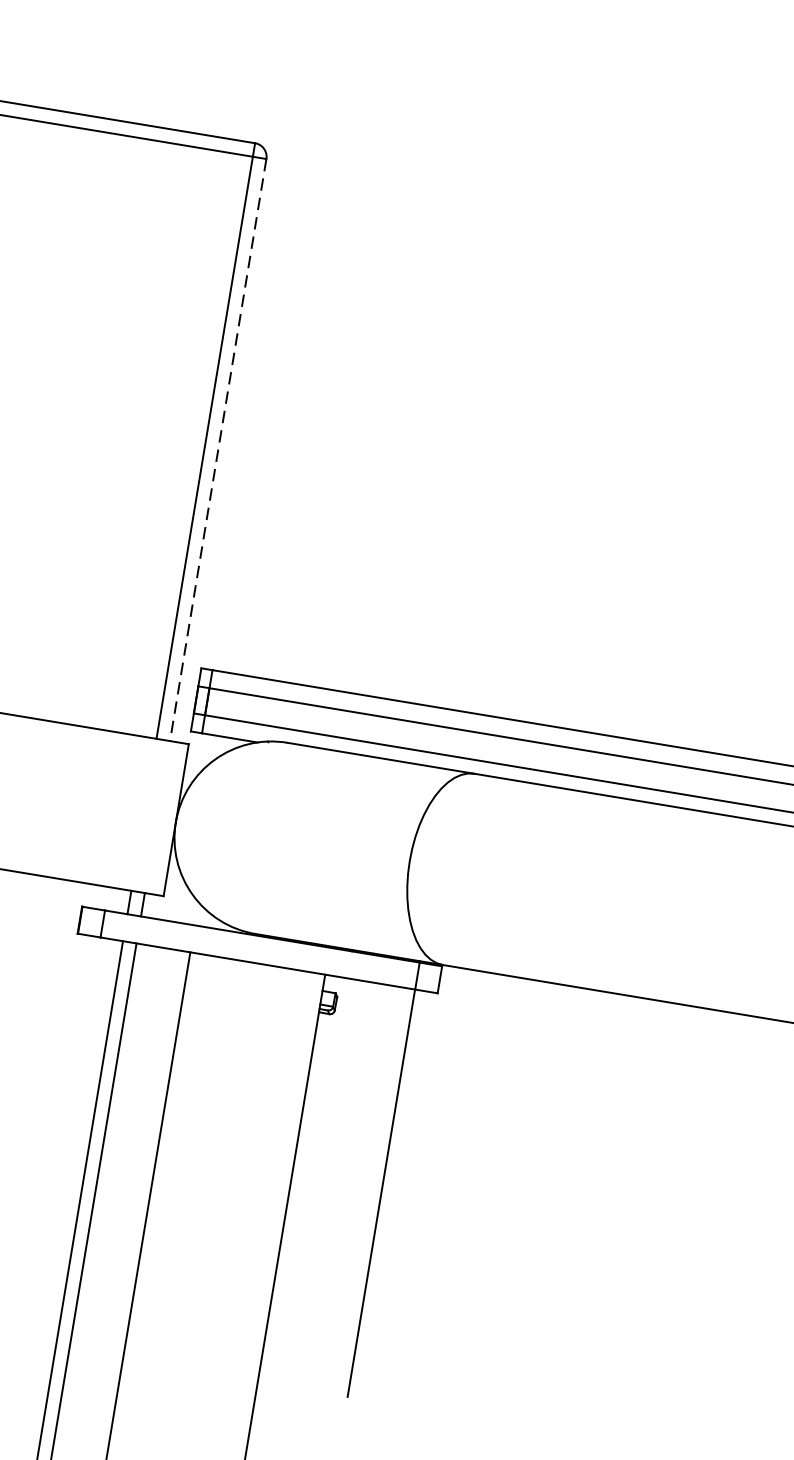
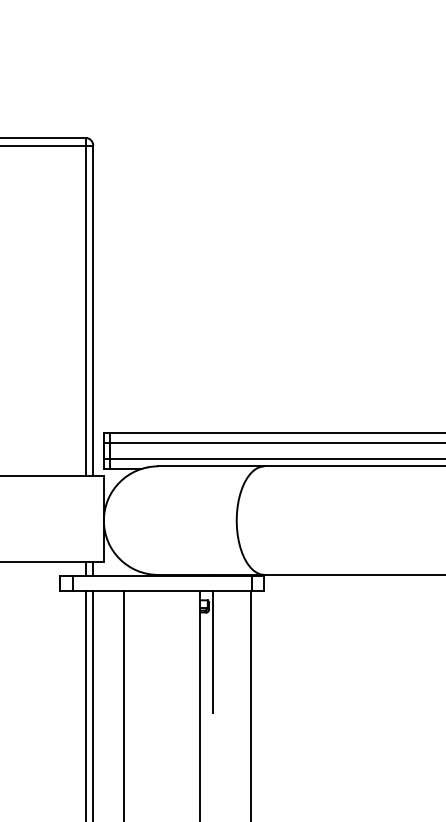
line: (218, 451) -> (93, 311), dashed -> solid
line: (330, 1084) -> (213, 651), added

